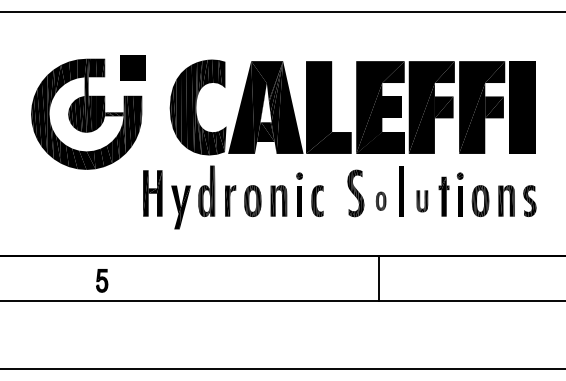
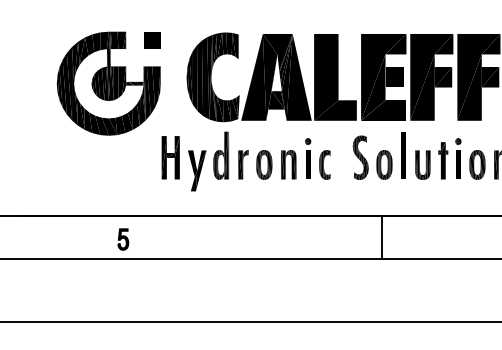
part: (132, 67) -> (151, 39), size x0.71
part: (380, 201) -> (383, 165), size x1.67
part: (422, 201) -> (423, 165), size x1.43

